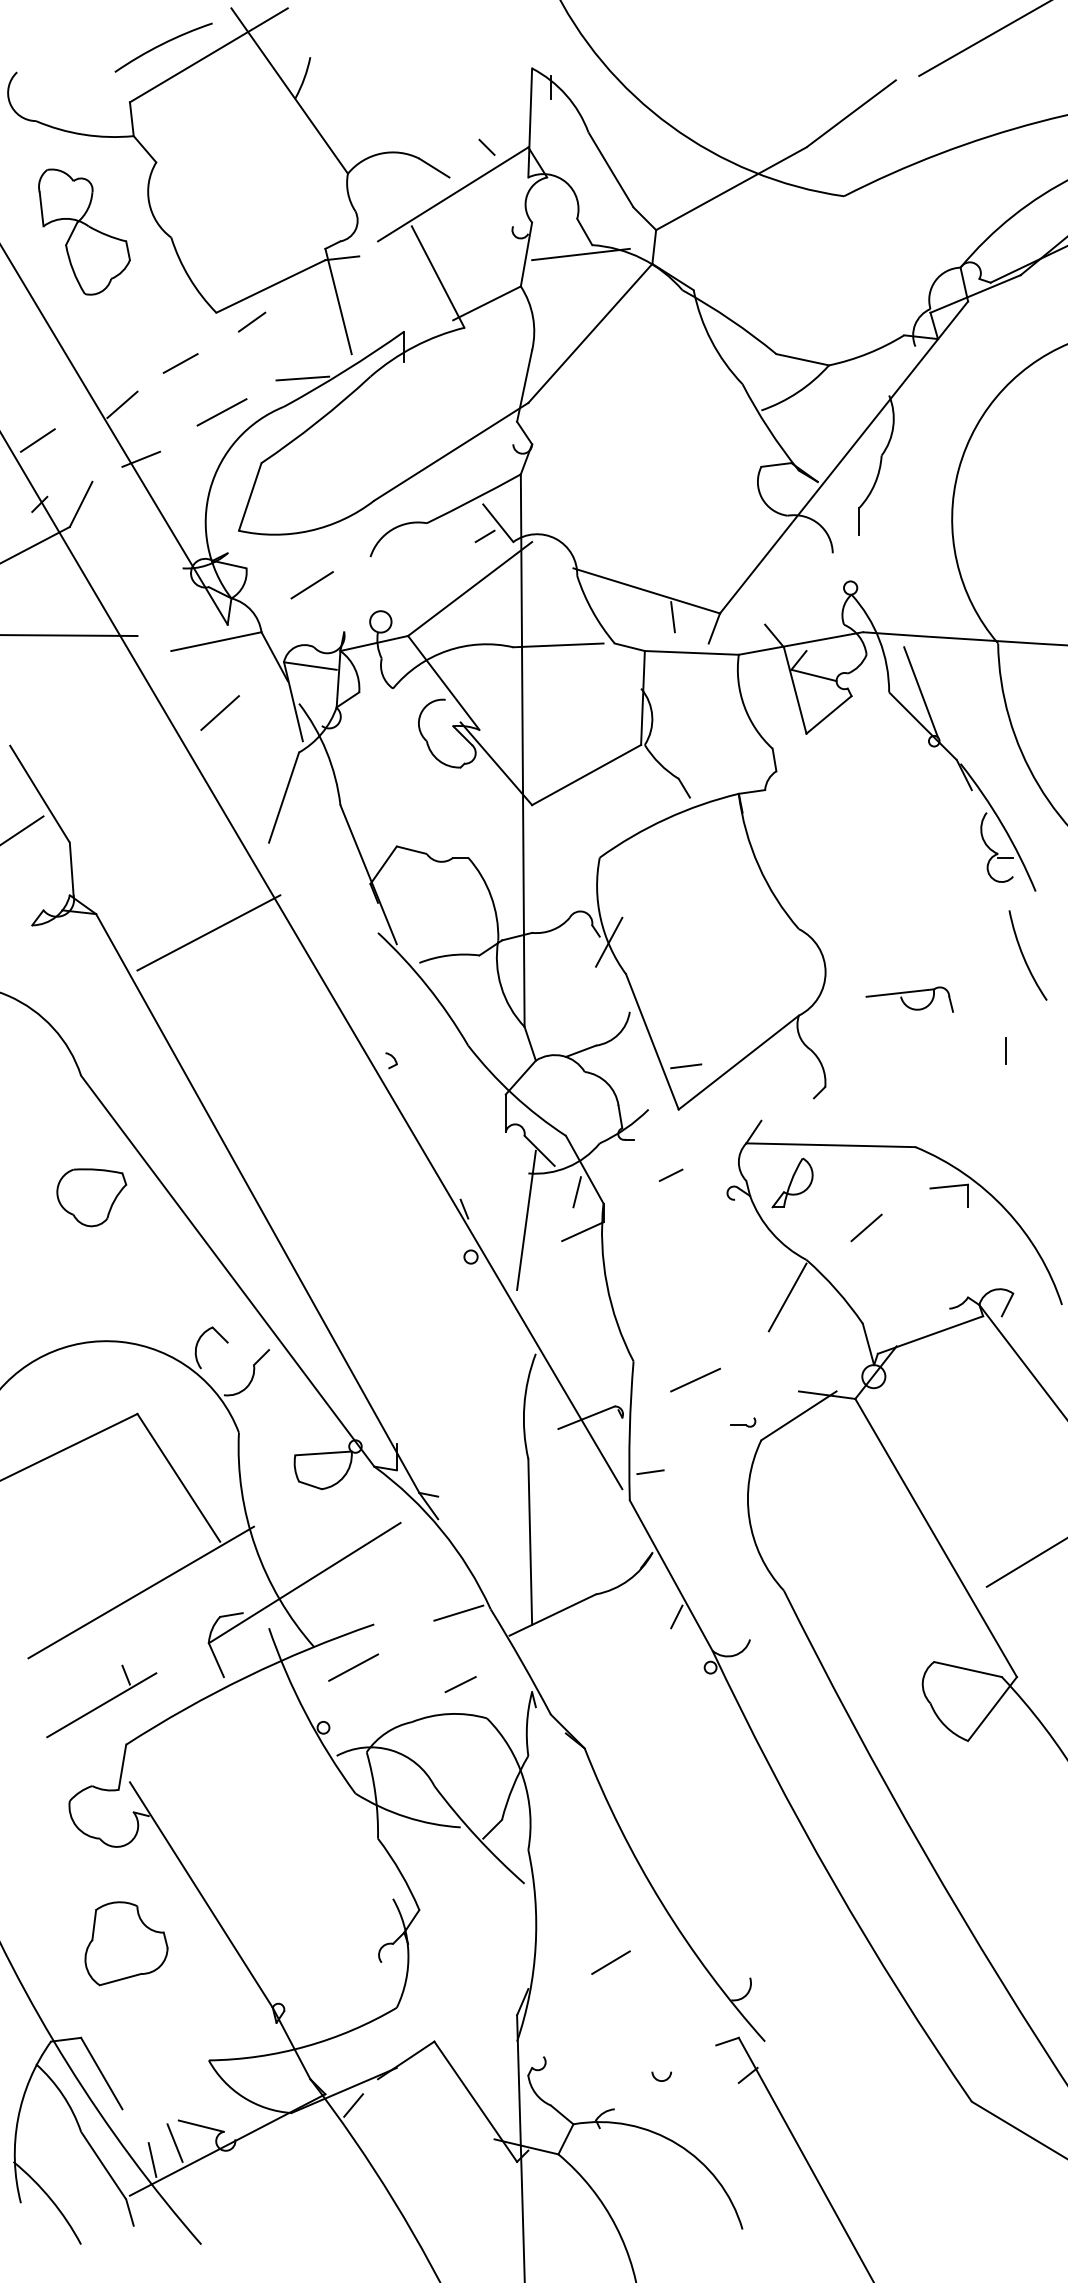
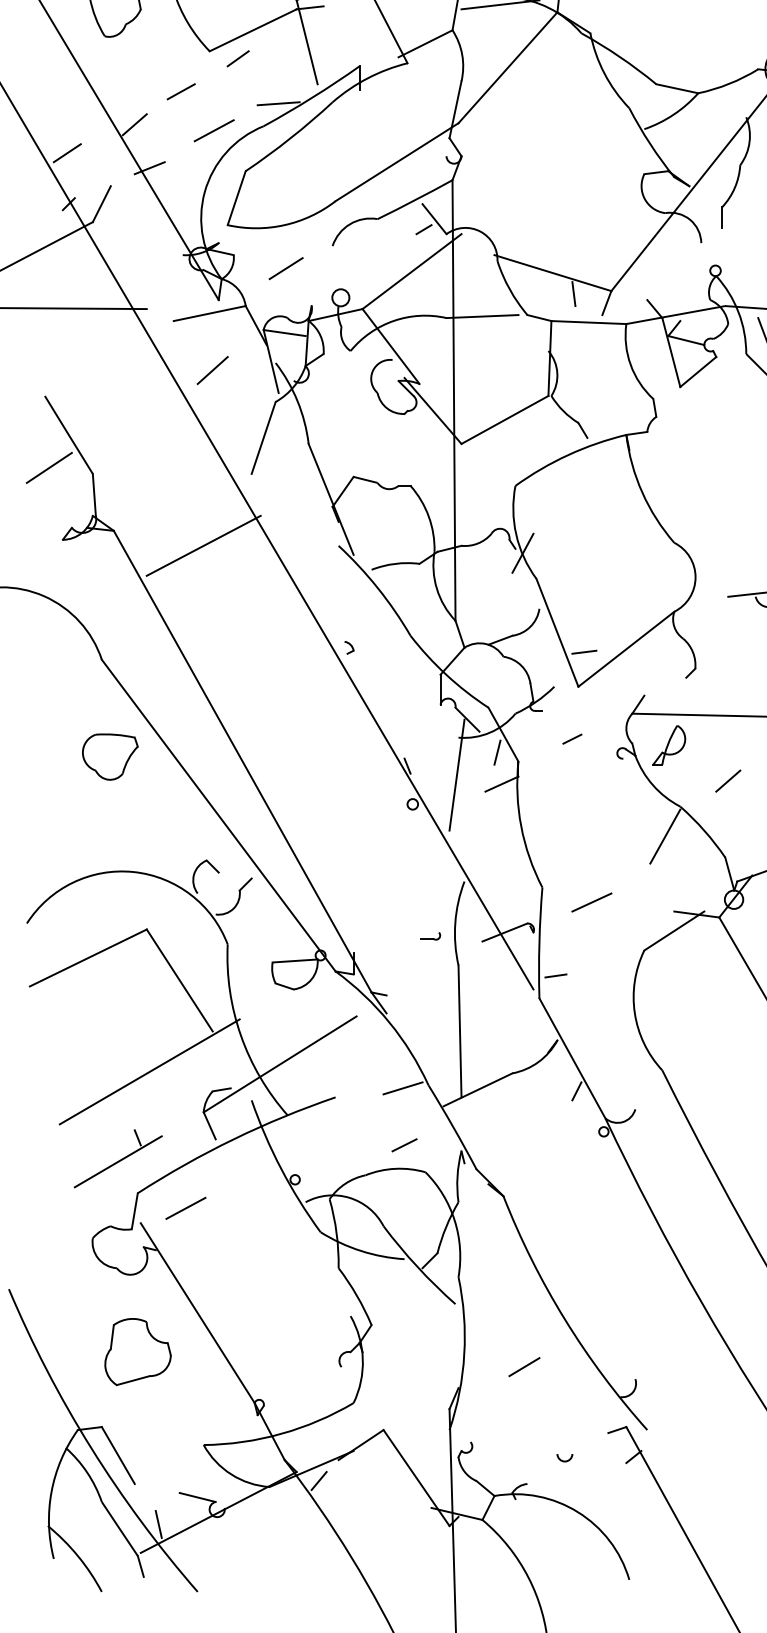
part: (743, 1422) -> (430, 936), moved
line: (353, 1667) -> (185, 1208), moved
line: (174, 2142) -> (176, 1510), removed

